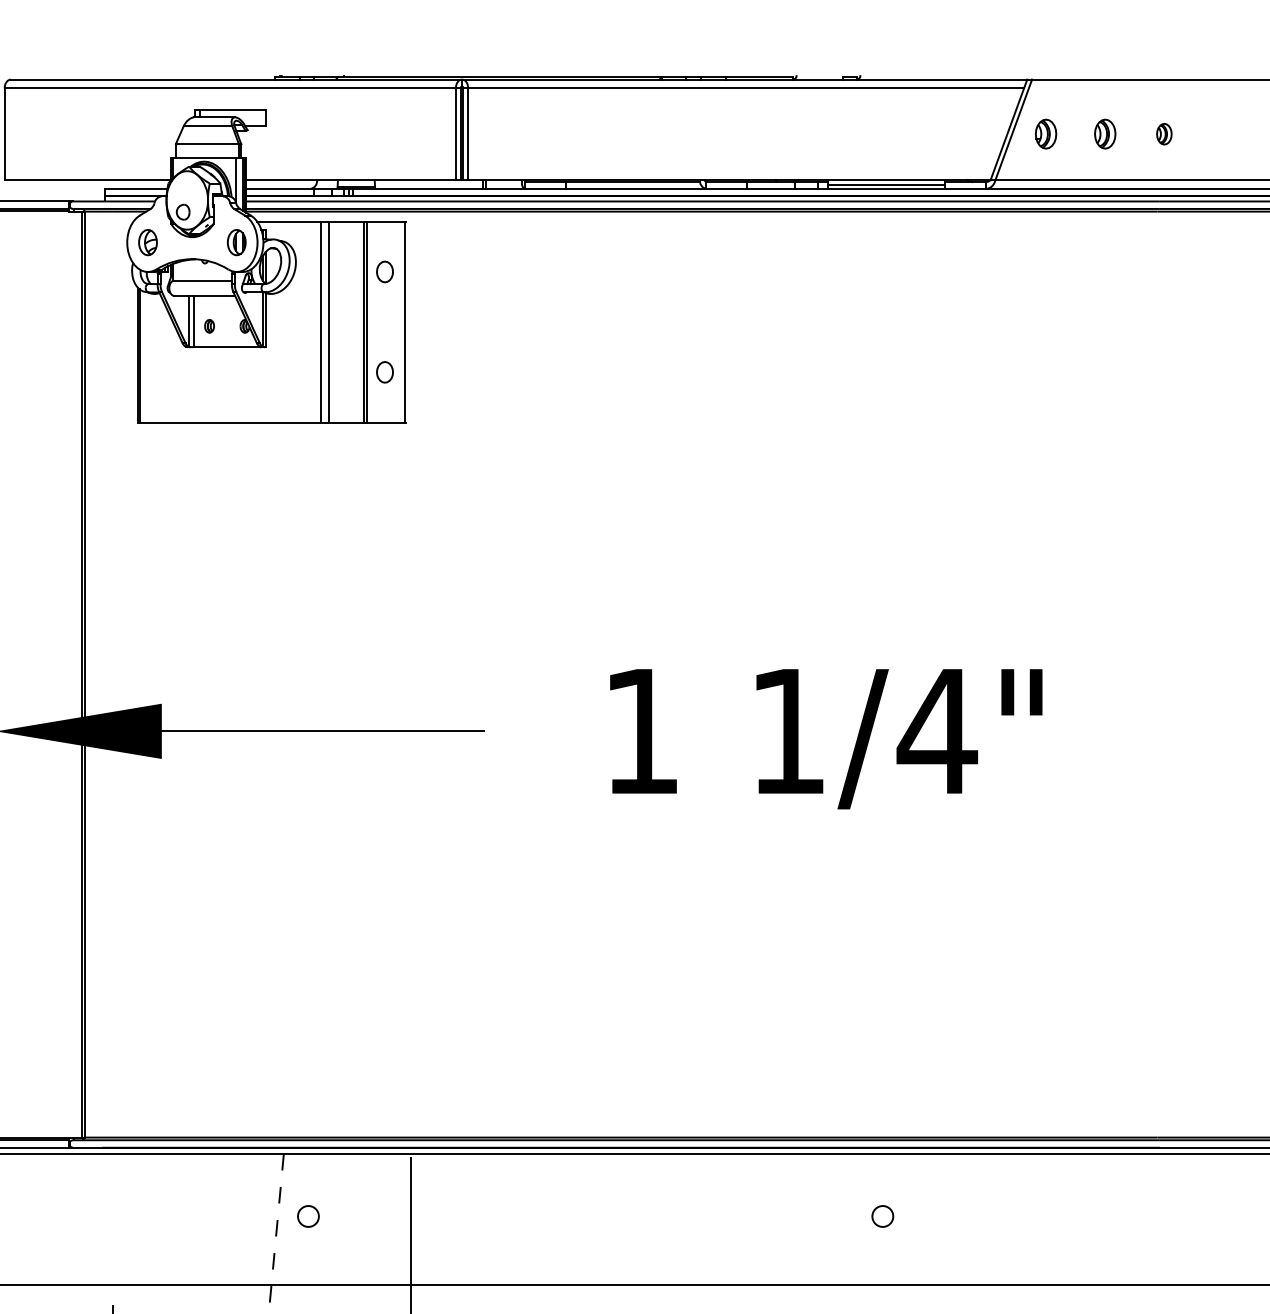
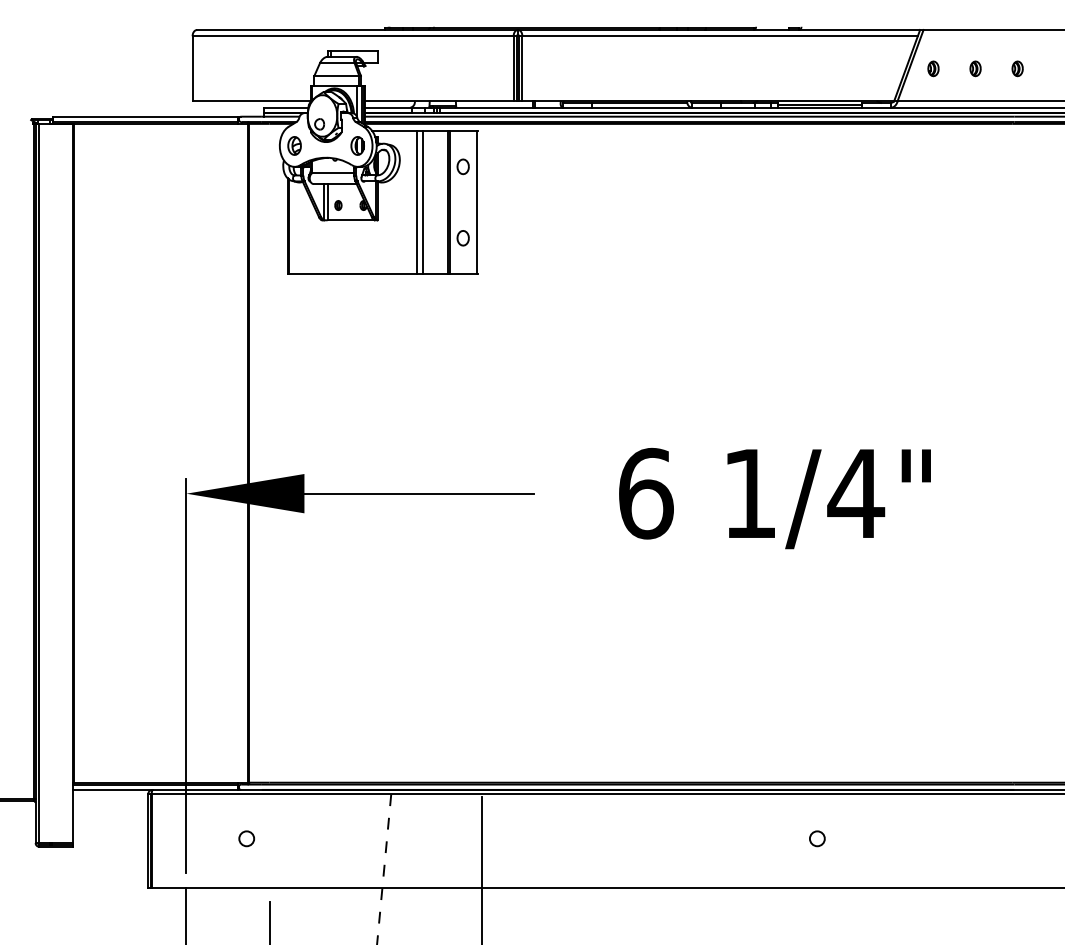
part: (1046, 133) -> (933, 68), size x0.71
part: (1105, 133) -> (975, 68), size x0.71
text: (642, 731) -> (646, 493), 1 -> 6
circle: (308, 1216) -> (246, 838), moved

